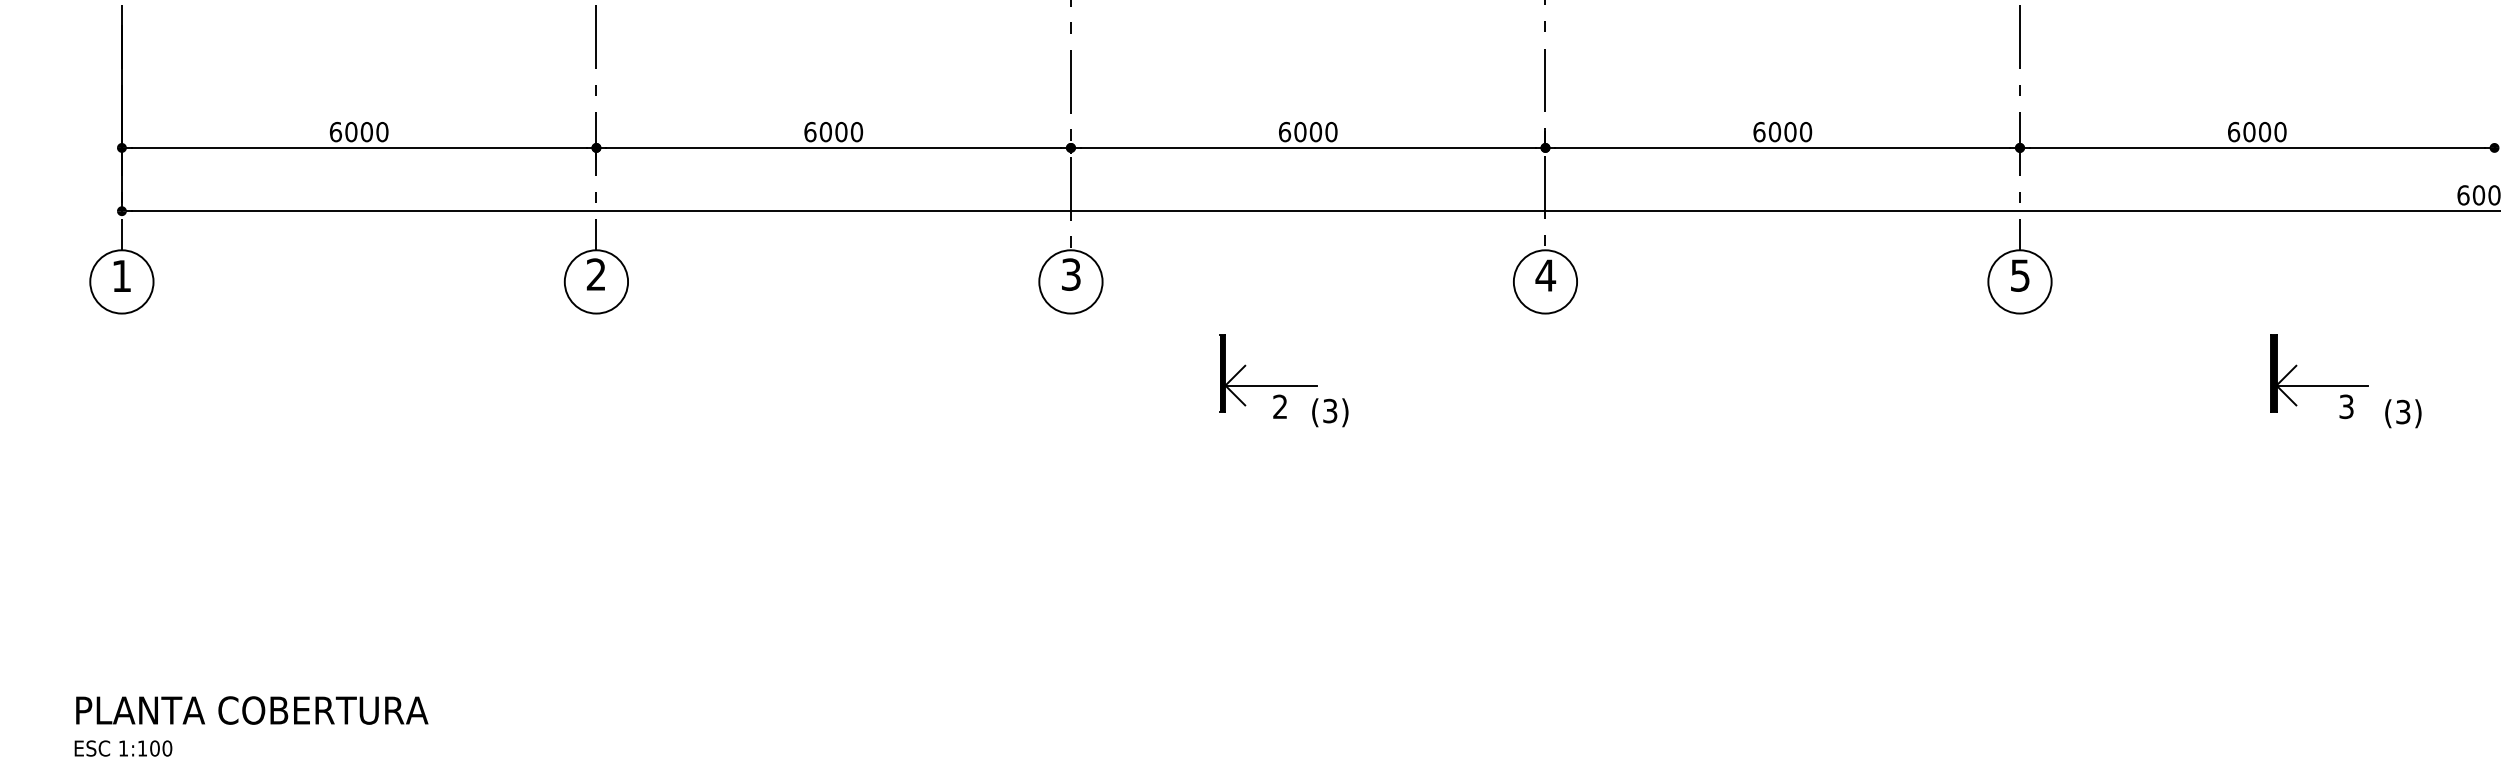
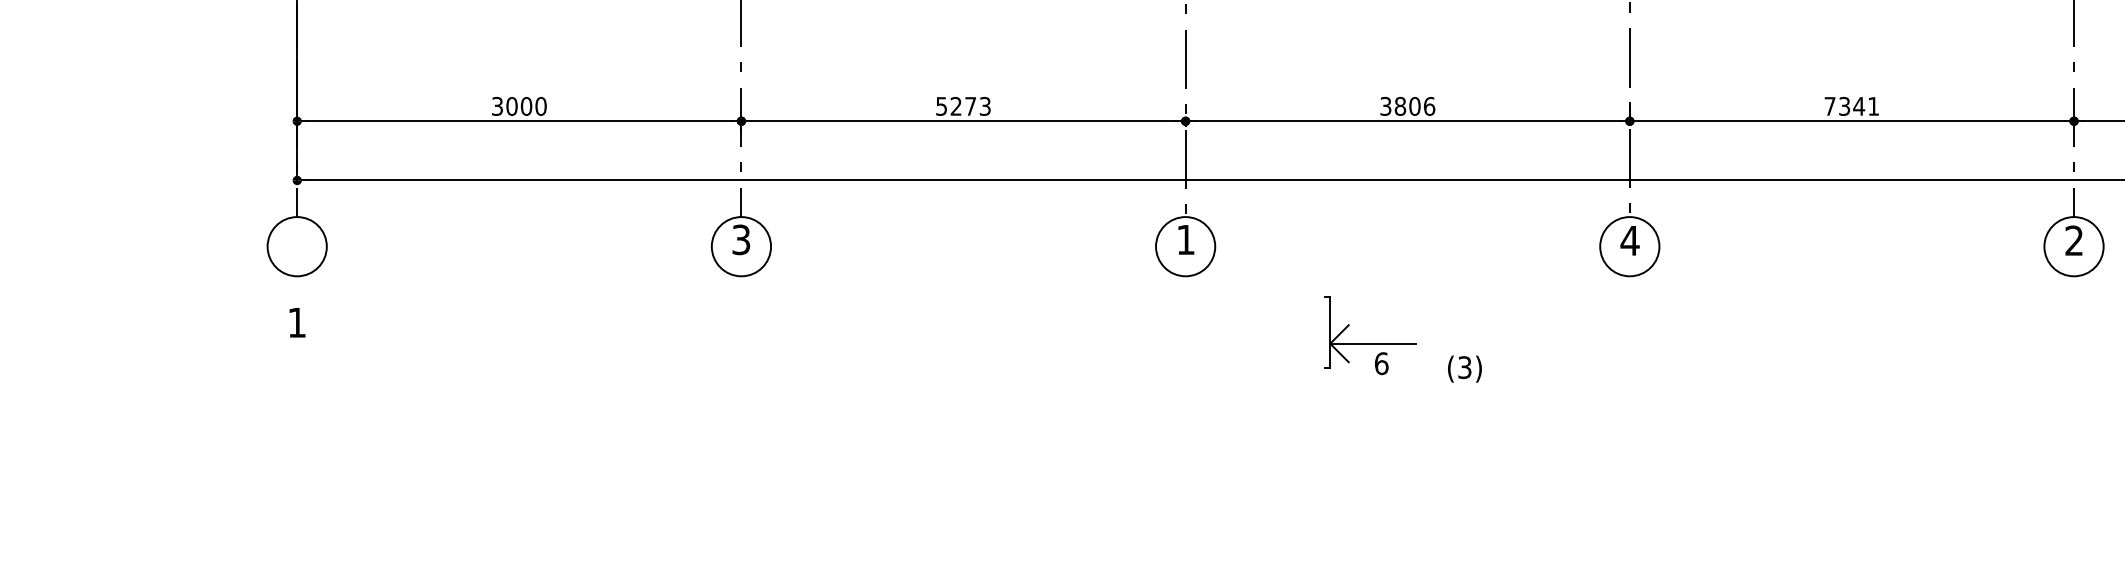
text: (335, 131) -> (497, 105), 6000 -> 3000
text: (833, 131) -> (963, 105), 6000 -> 5273
text: (1308, 131) -> (1407, 105), 6000 -> 3806
text: (1782, 131) -> (1851, 105), 6000 -> 7341
text: (595, 274) -> (740, 239), 2 -> 3
text: (1071, 274) -> (1186, 239), 3 -> 1
text: (121, 275) -> (296, 322), moved
text: (2019, 275) -> (2073, 240), 5 -> 2
fill: (1222, 373) -> (1327, 332), removed
text: (1280, 406) -> (1381, 363), 2 -> 6
text: (1330, 412) -> (1465, 368), moved

